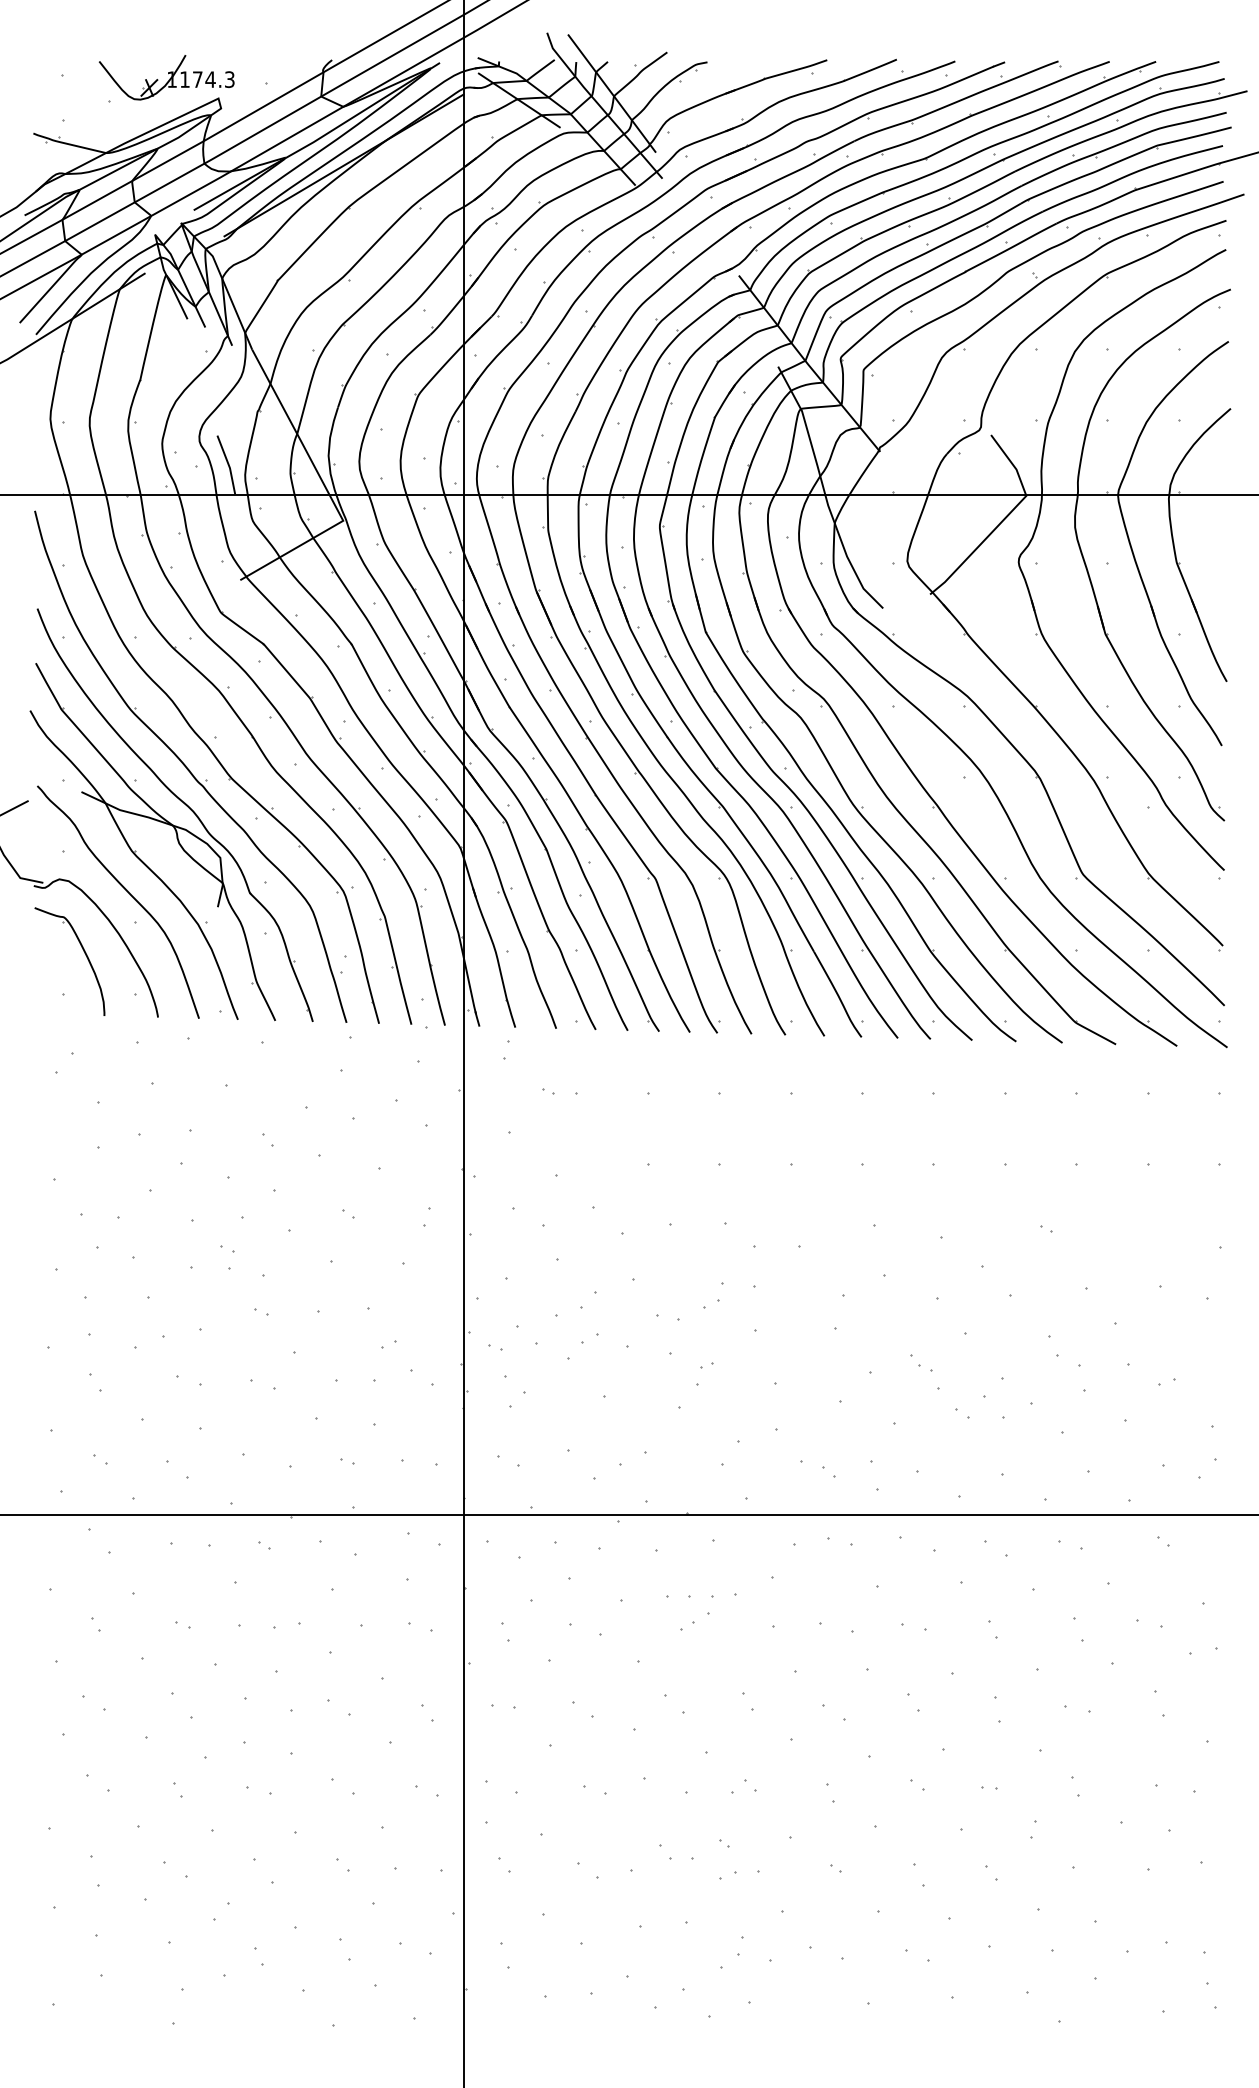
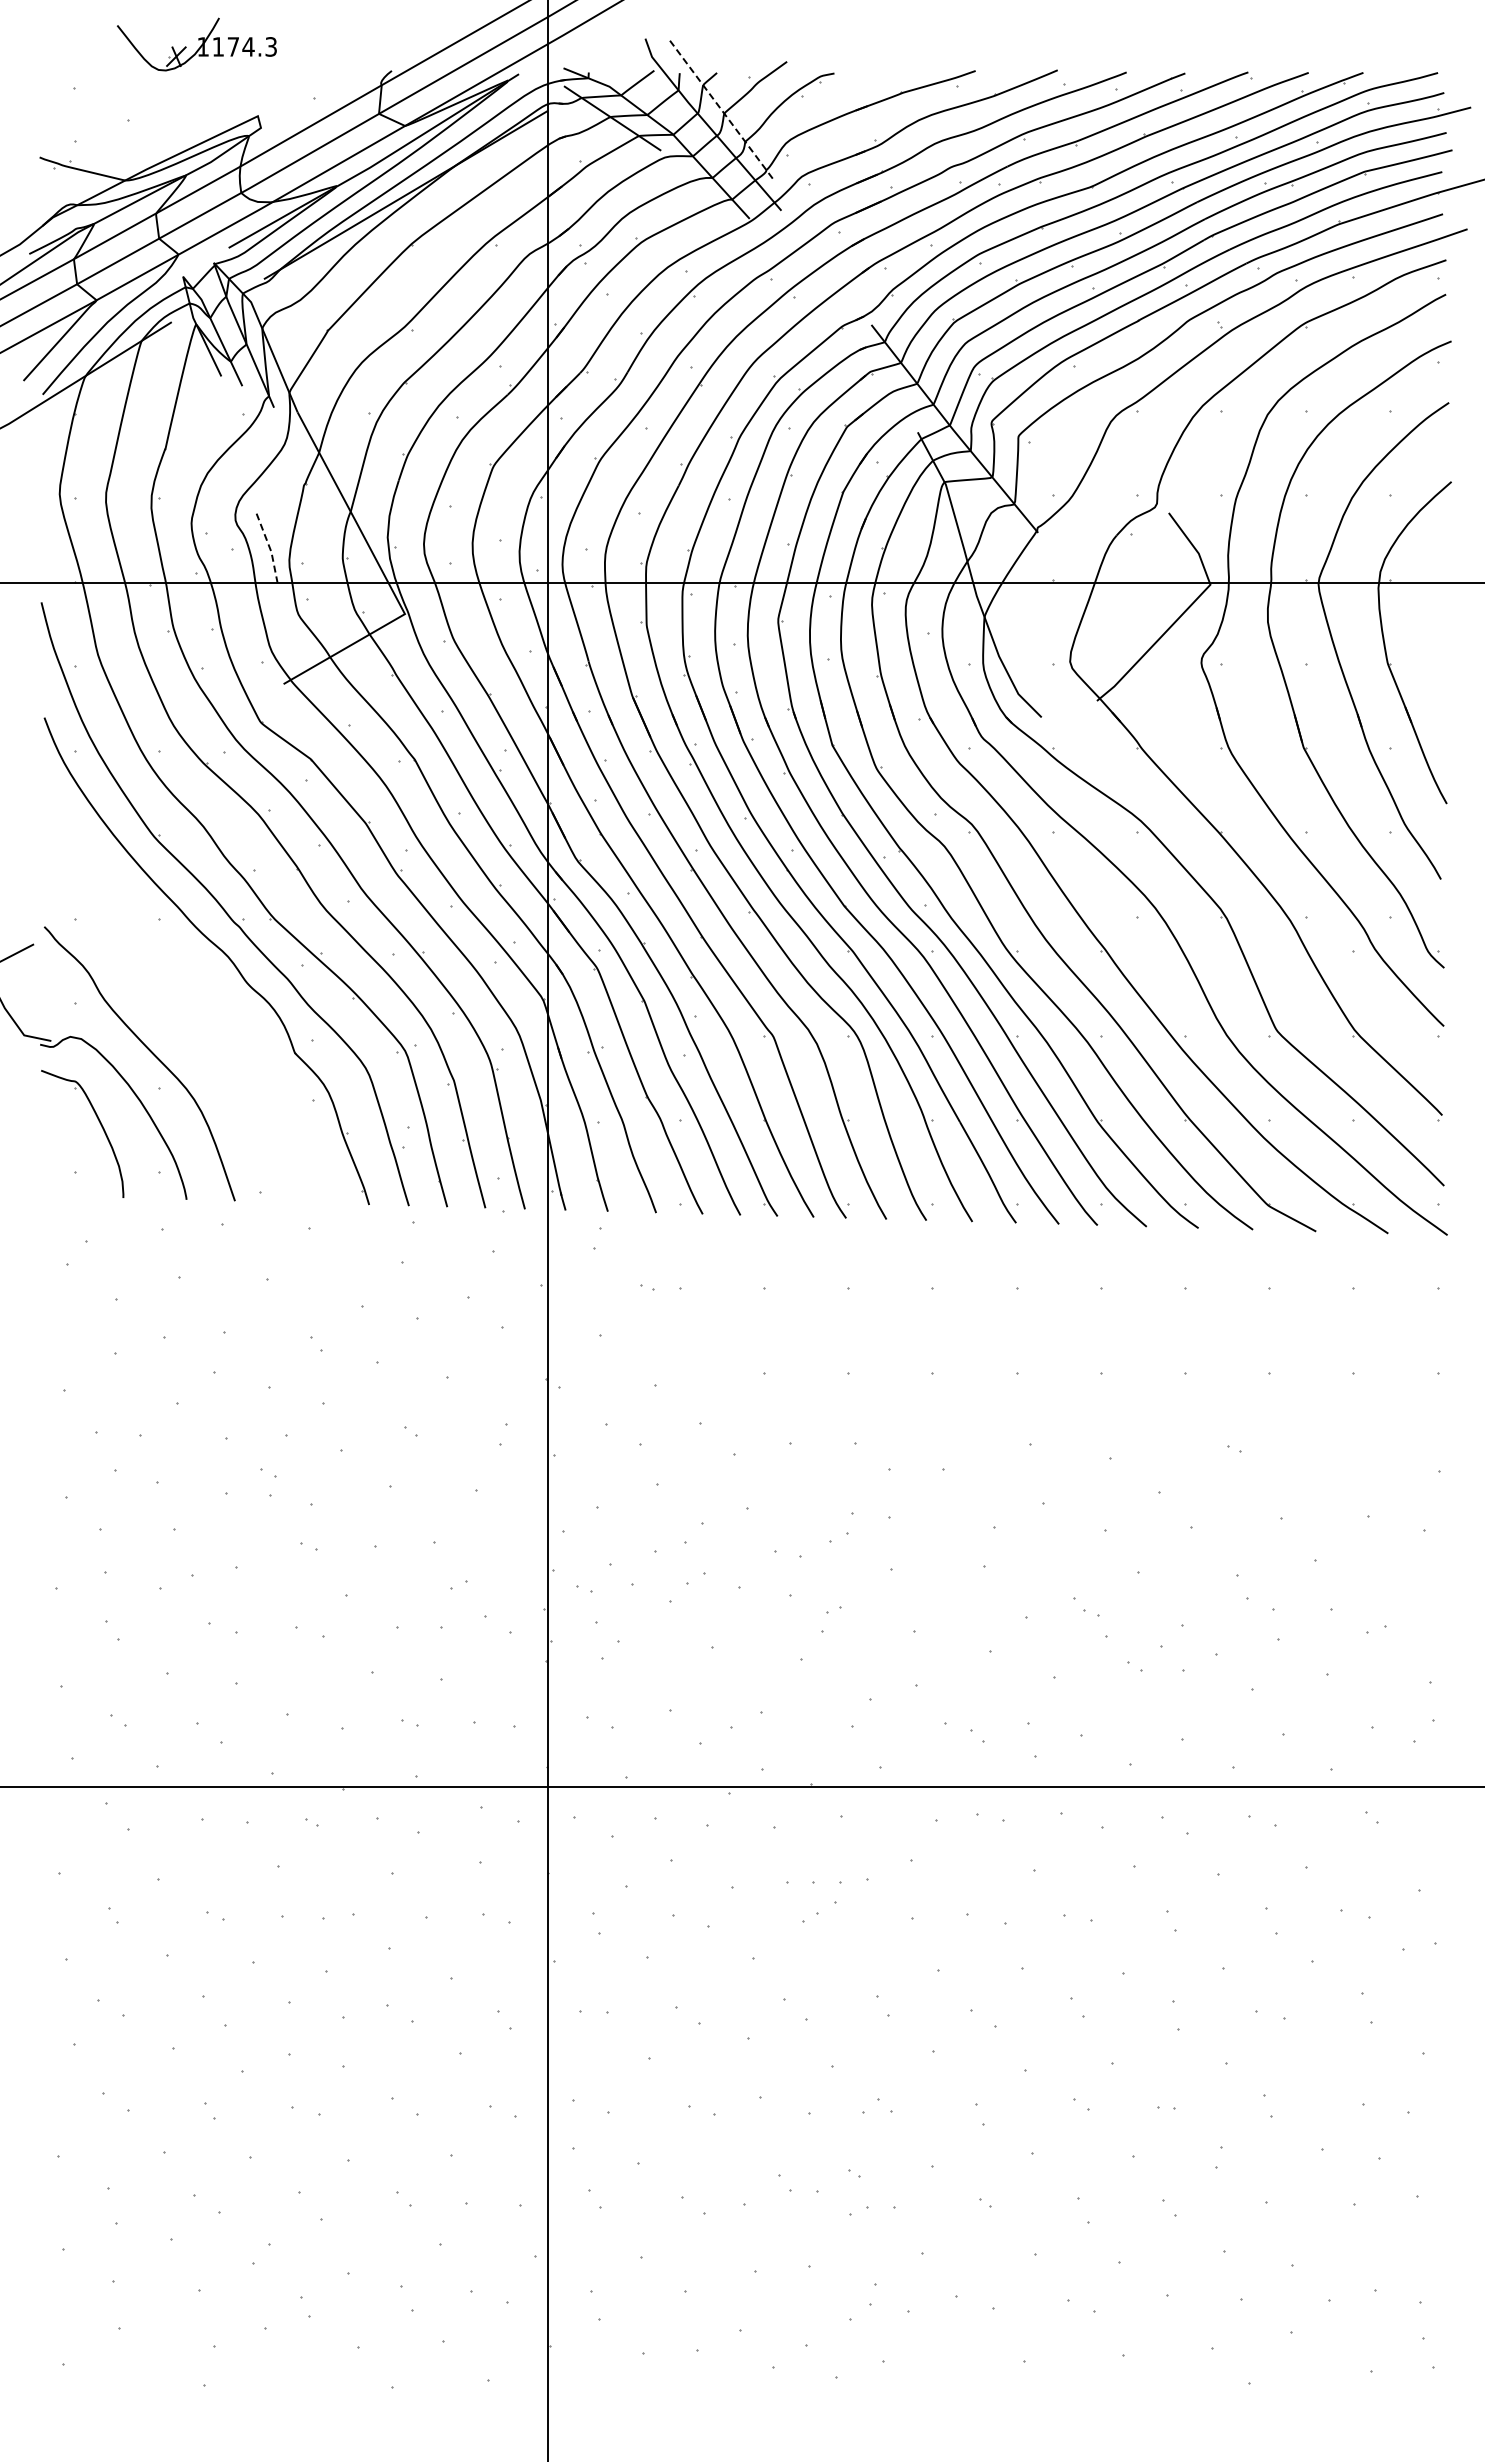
part: (166, 77) -> (196, 44), moved
line: (611, 93) -> (721, 110), solid -> dashed
line: (229, 465) -> (270, 548), solid -> dashed
part: (135, 851) -> (160, 1003), removed

